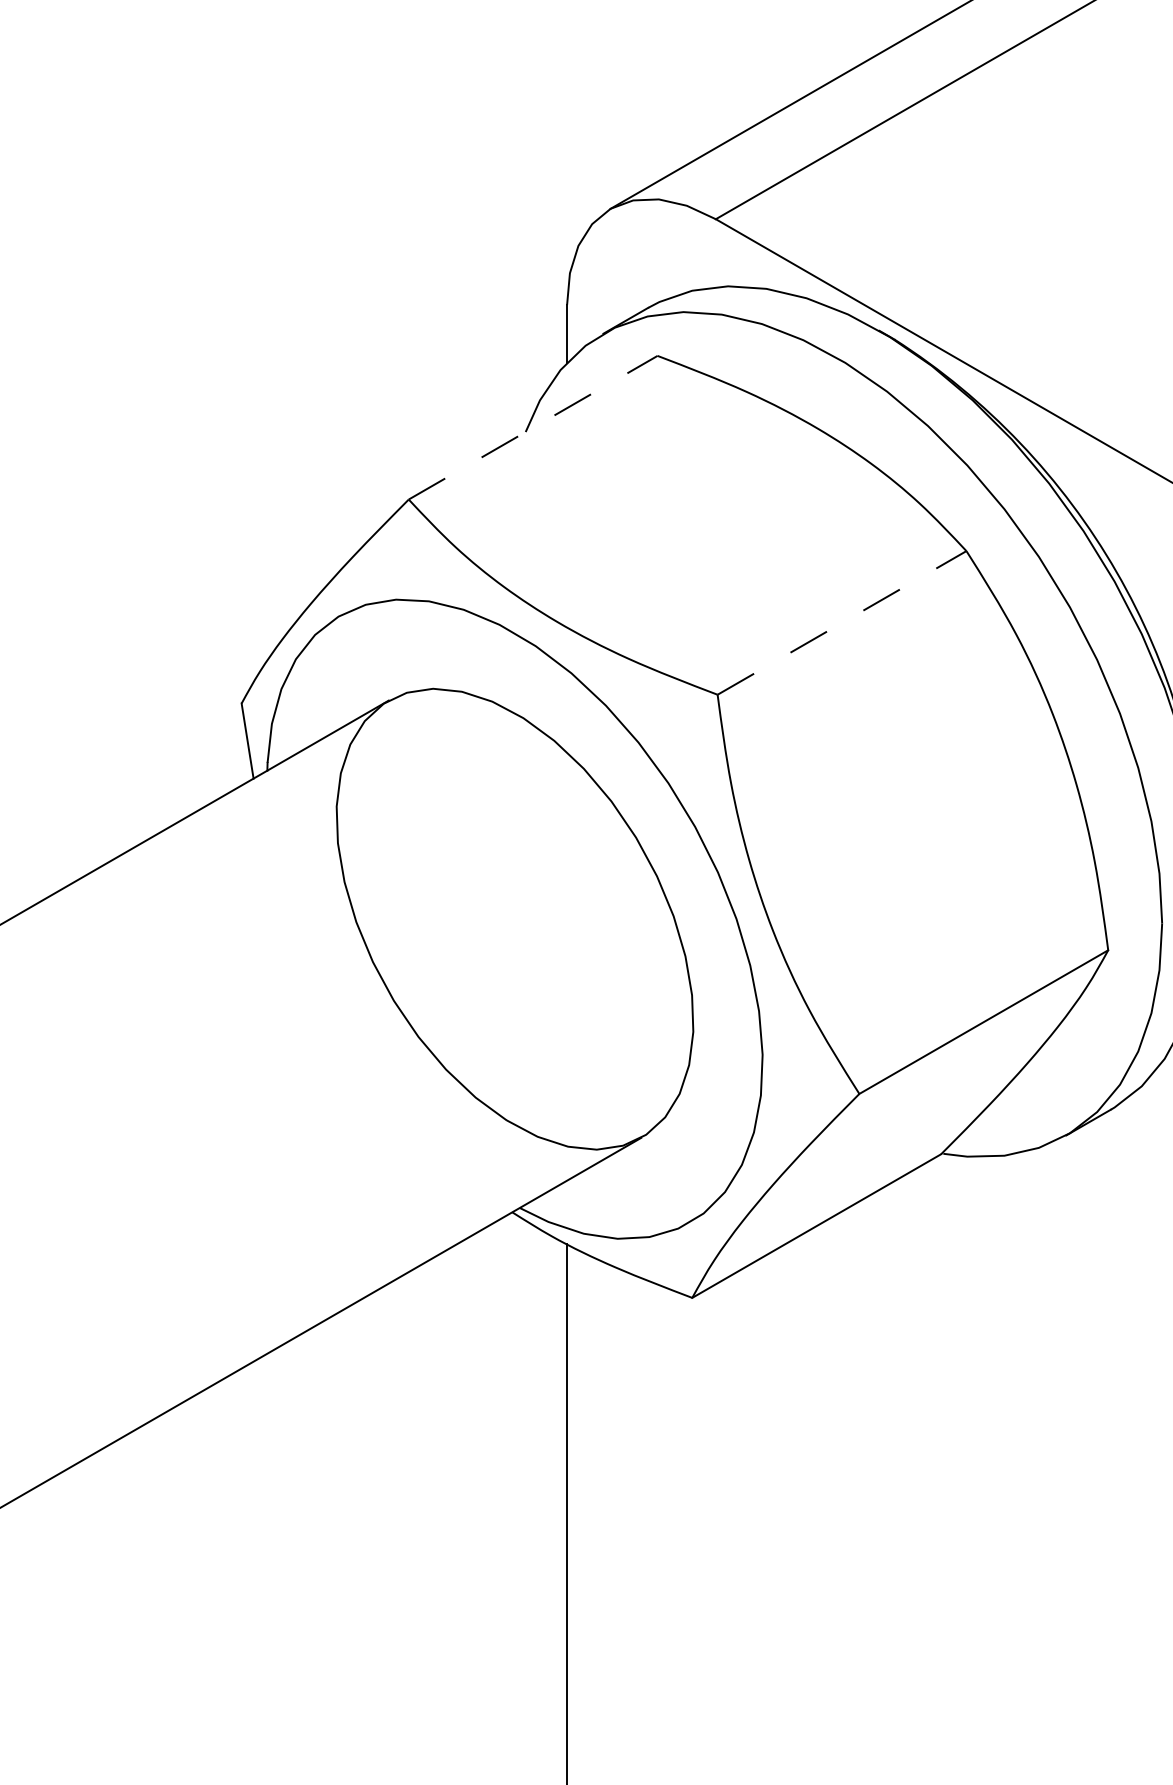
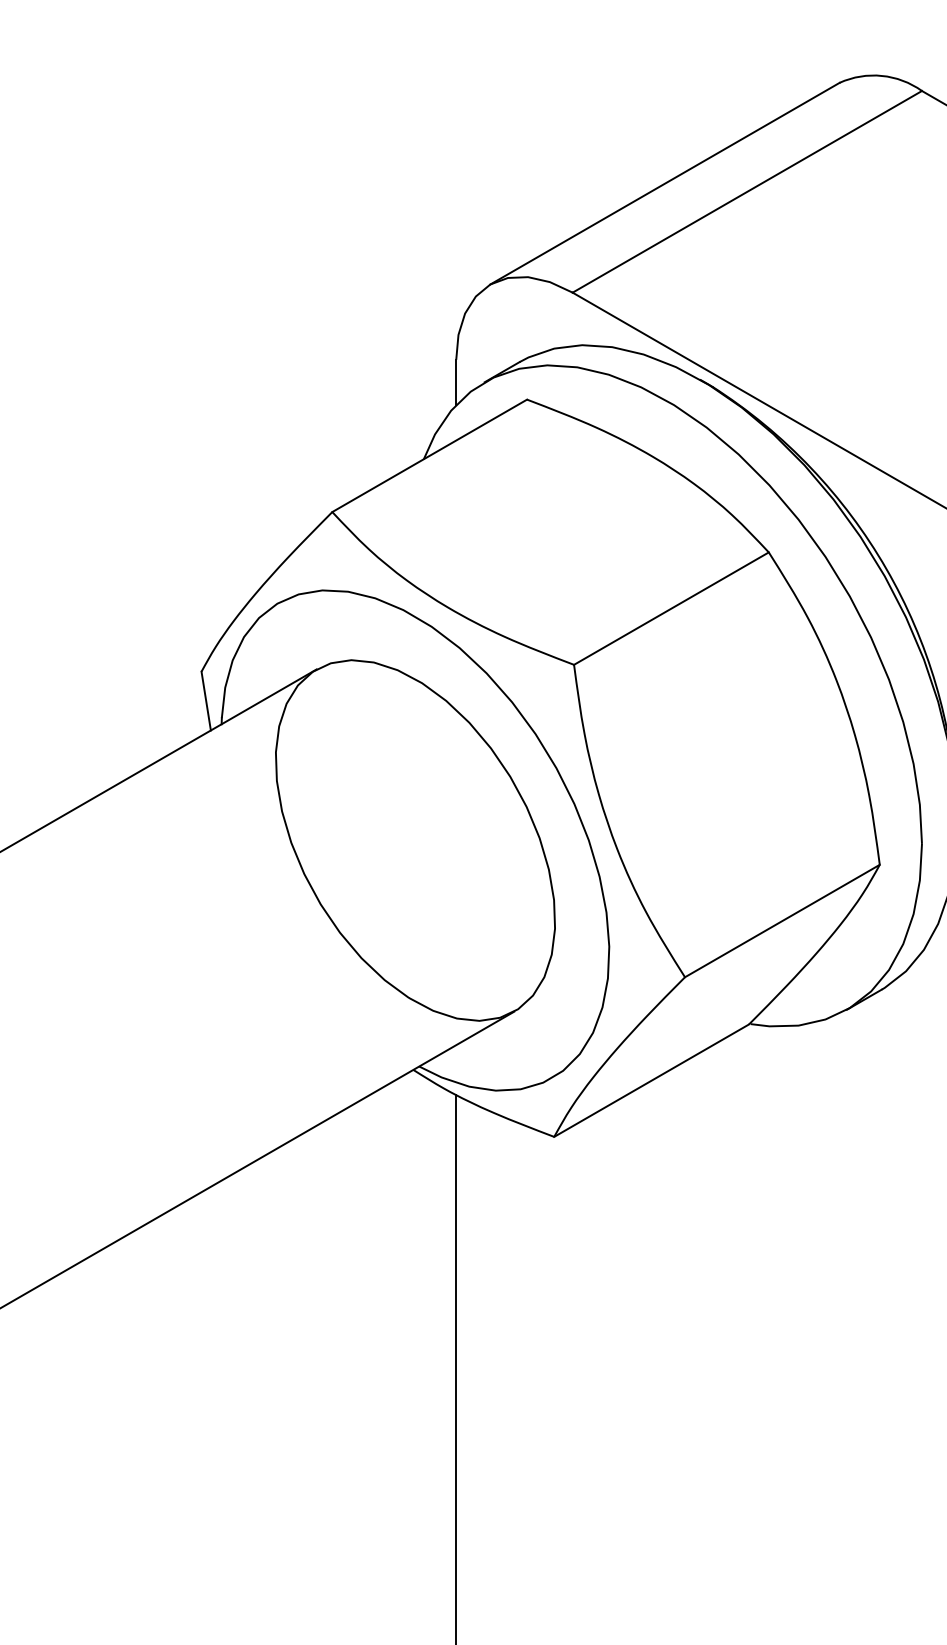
line: (534, 427) -> (430, 455), dashed -> solid
line: (842, 622) -> (671, 608), dashed -> solid

